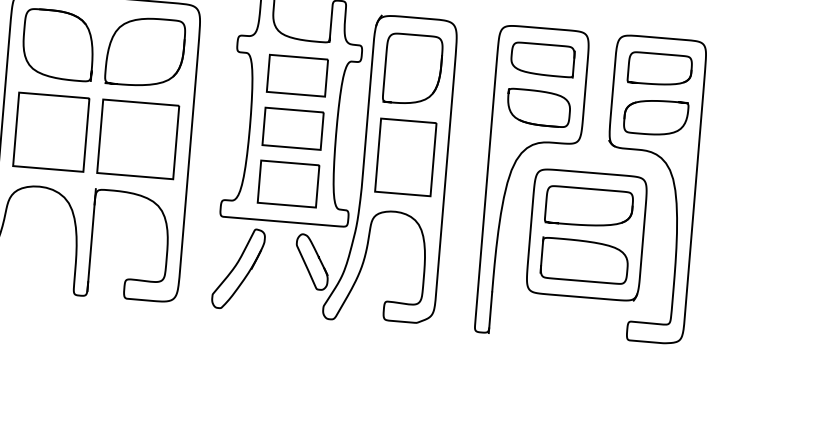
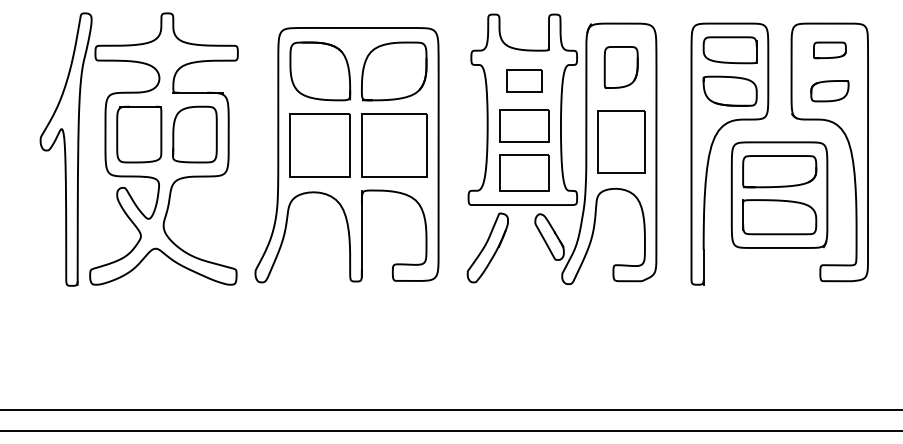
part: (411, 69) -> (620, 67), size x0.7
part: (659, 69) -> (829, 50), size x0.6
part: (297, 75) -> (524, 80), size x0.7
part: (655, 116) -> (829, 90), size x0.7

